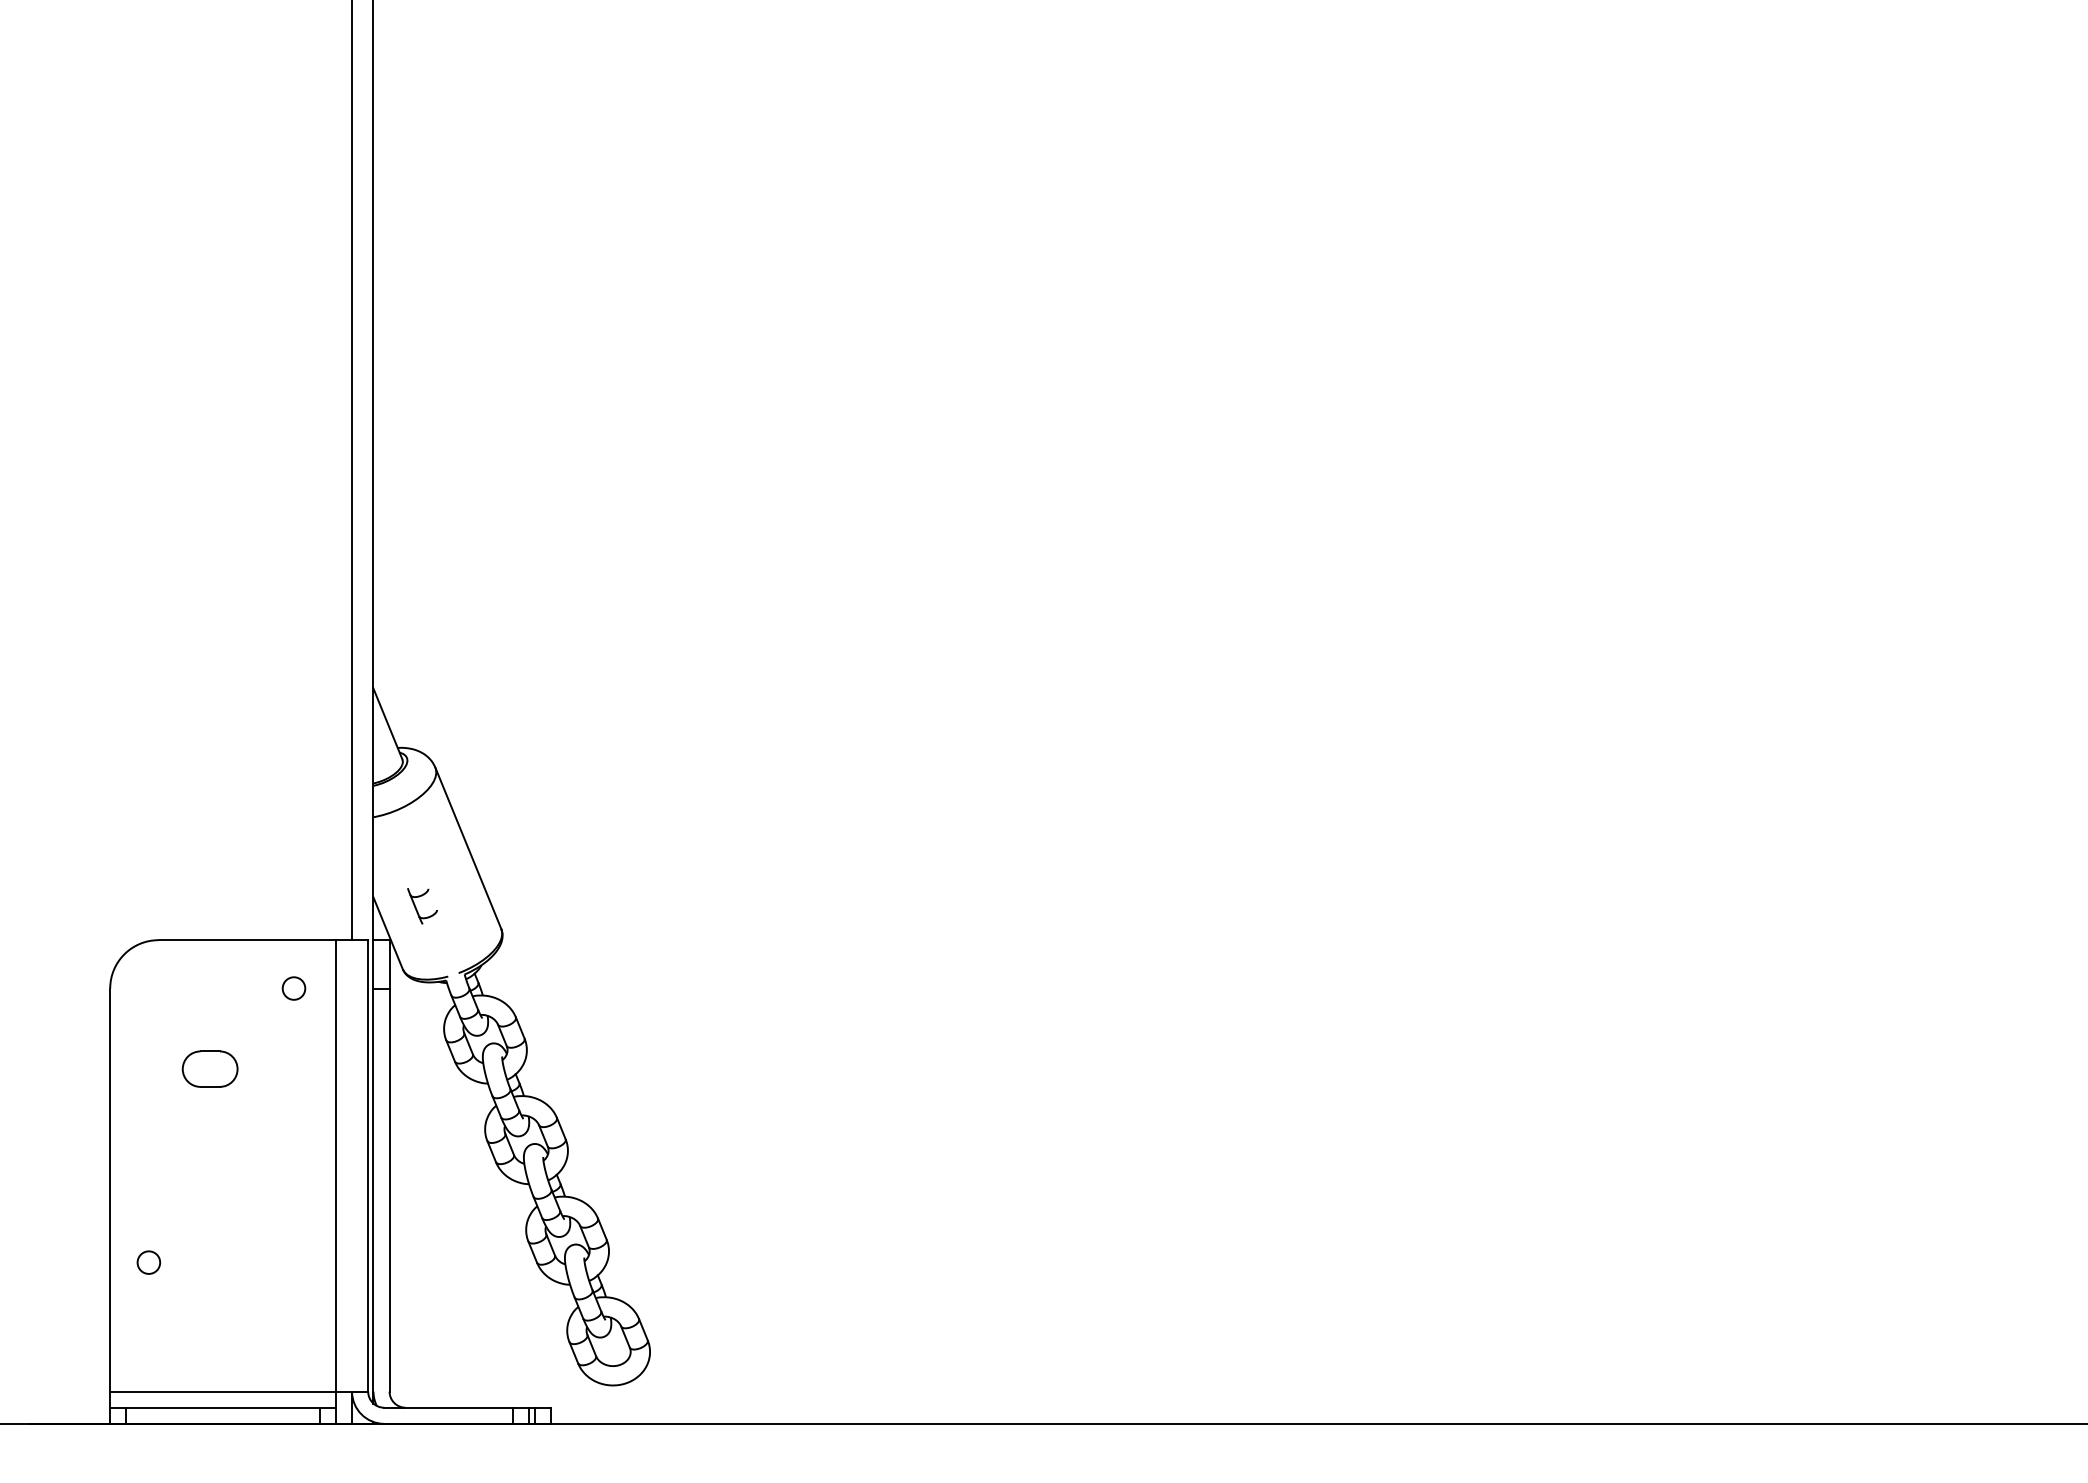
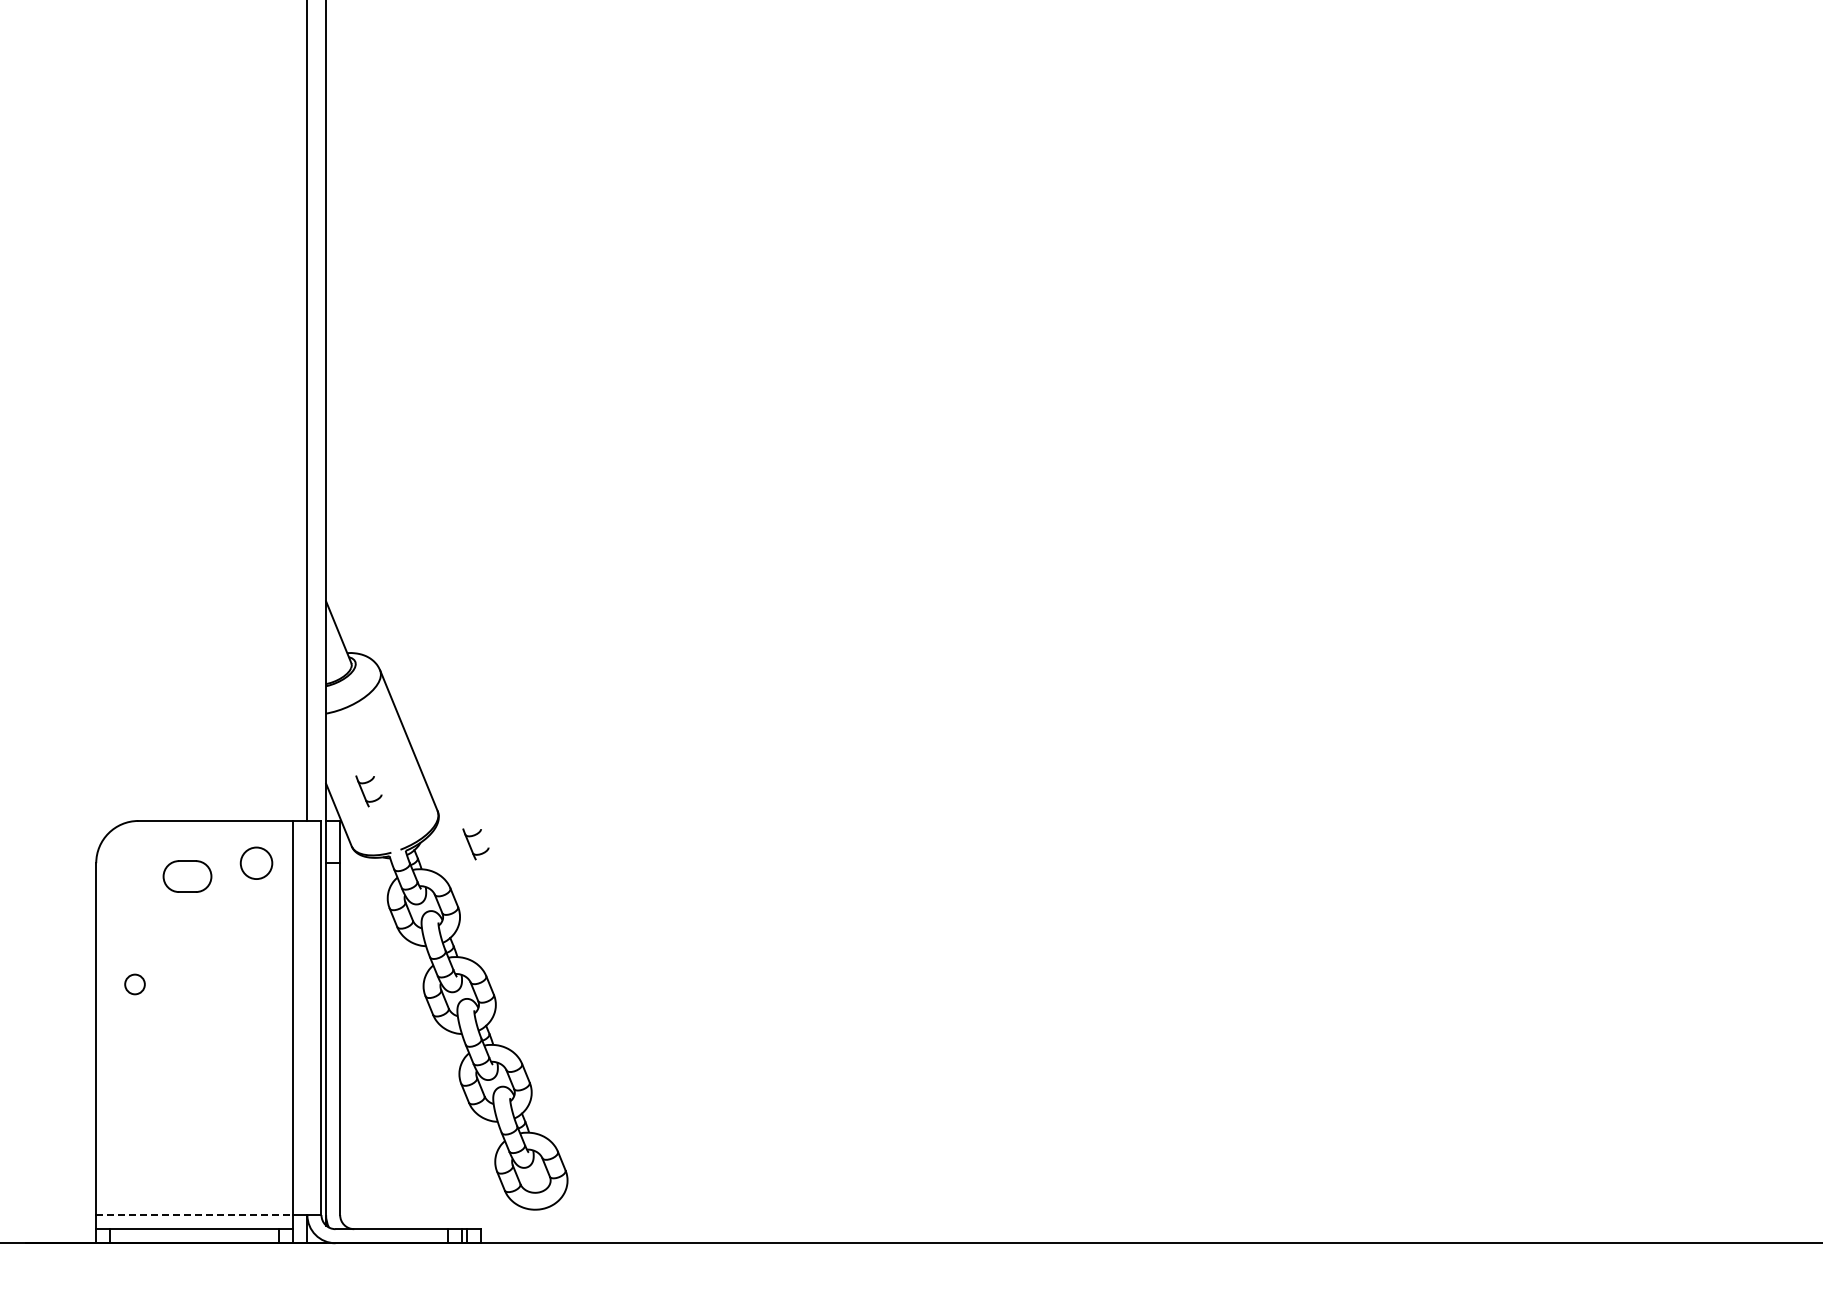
part: (544, 967) -> (475, 844), added
circle: (293, 987) -> (256, 862), size x1.6
part: (210, 1069) -> (187, 876), moved
circle: (148, 1262) -> (134, 984), moved
line: (222, 1392) -> (194, 1215), solid -> dashed

